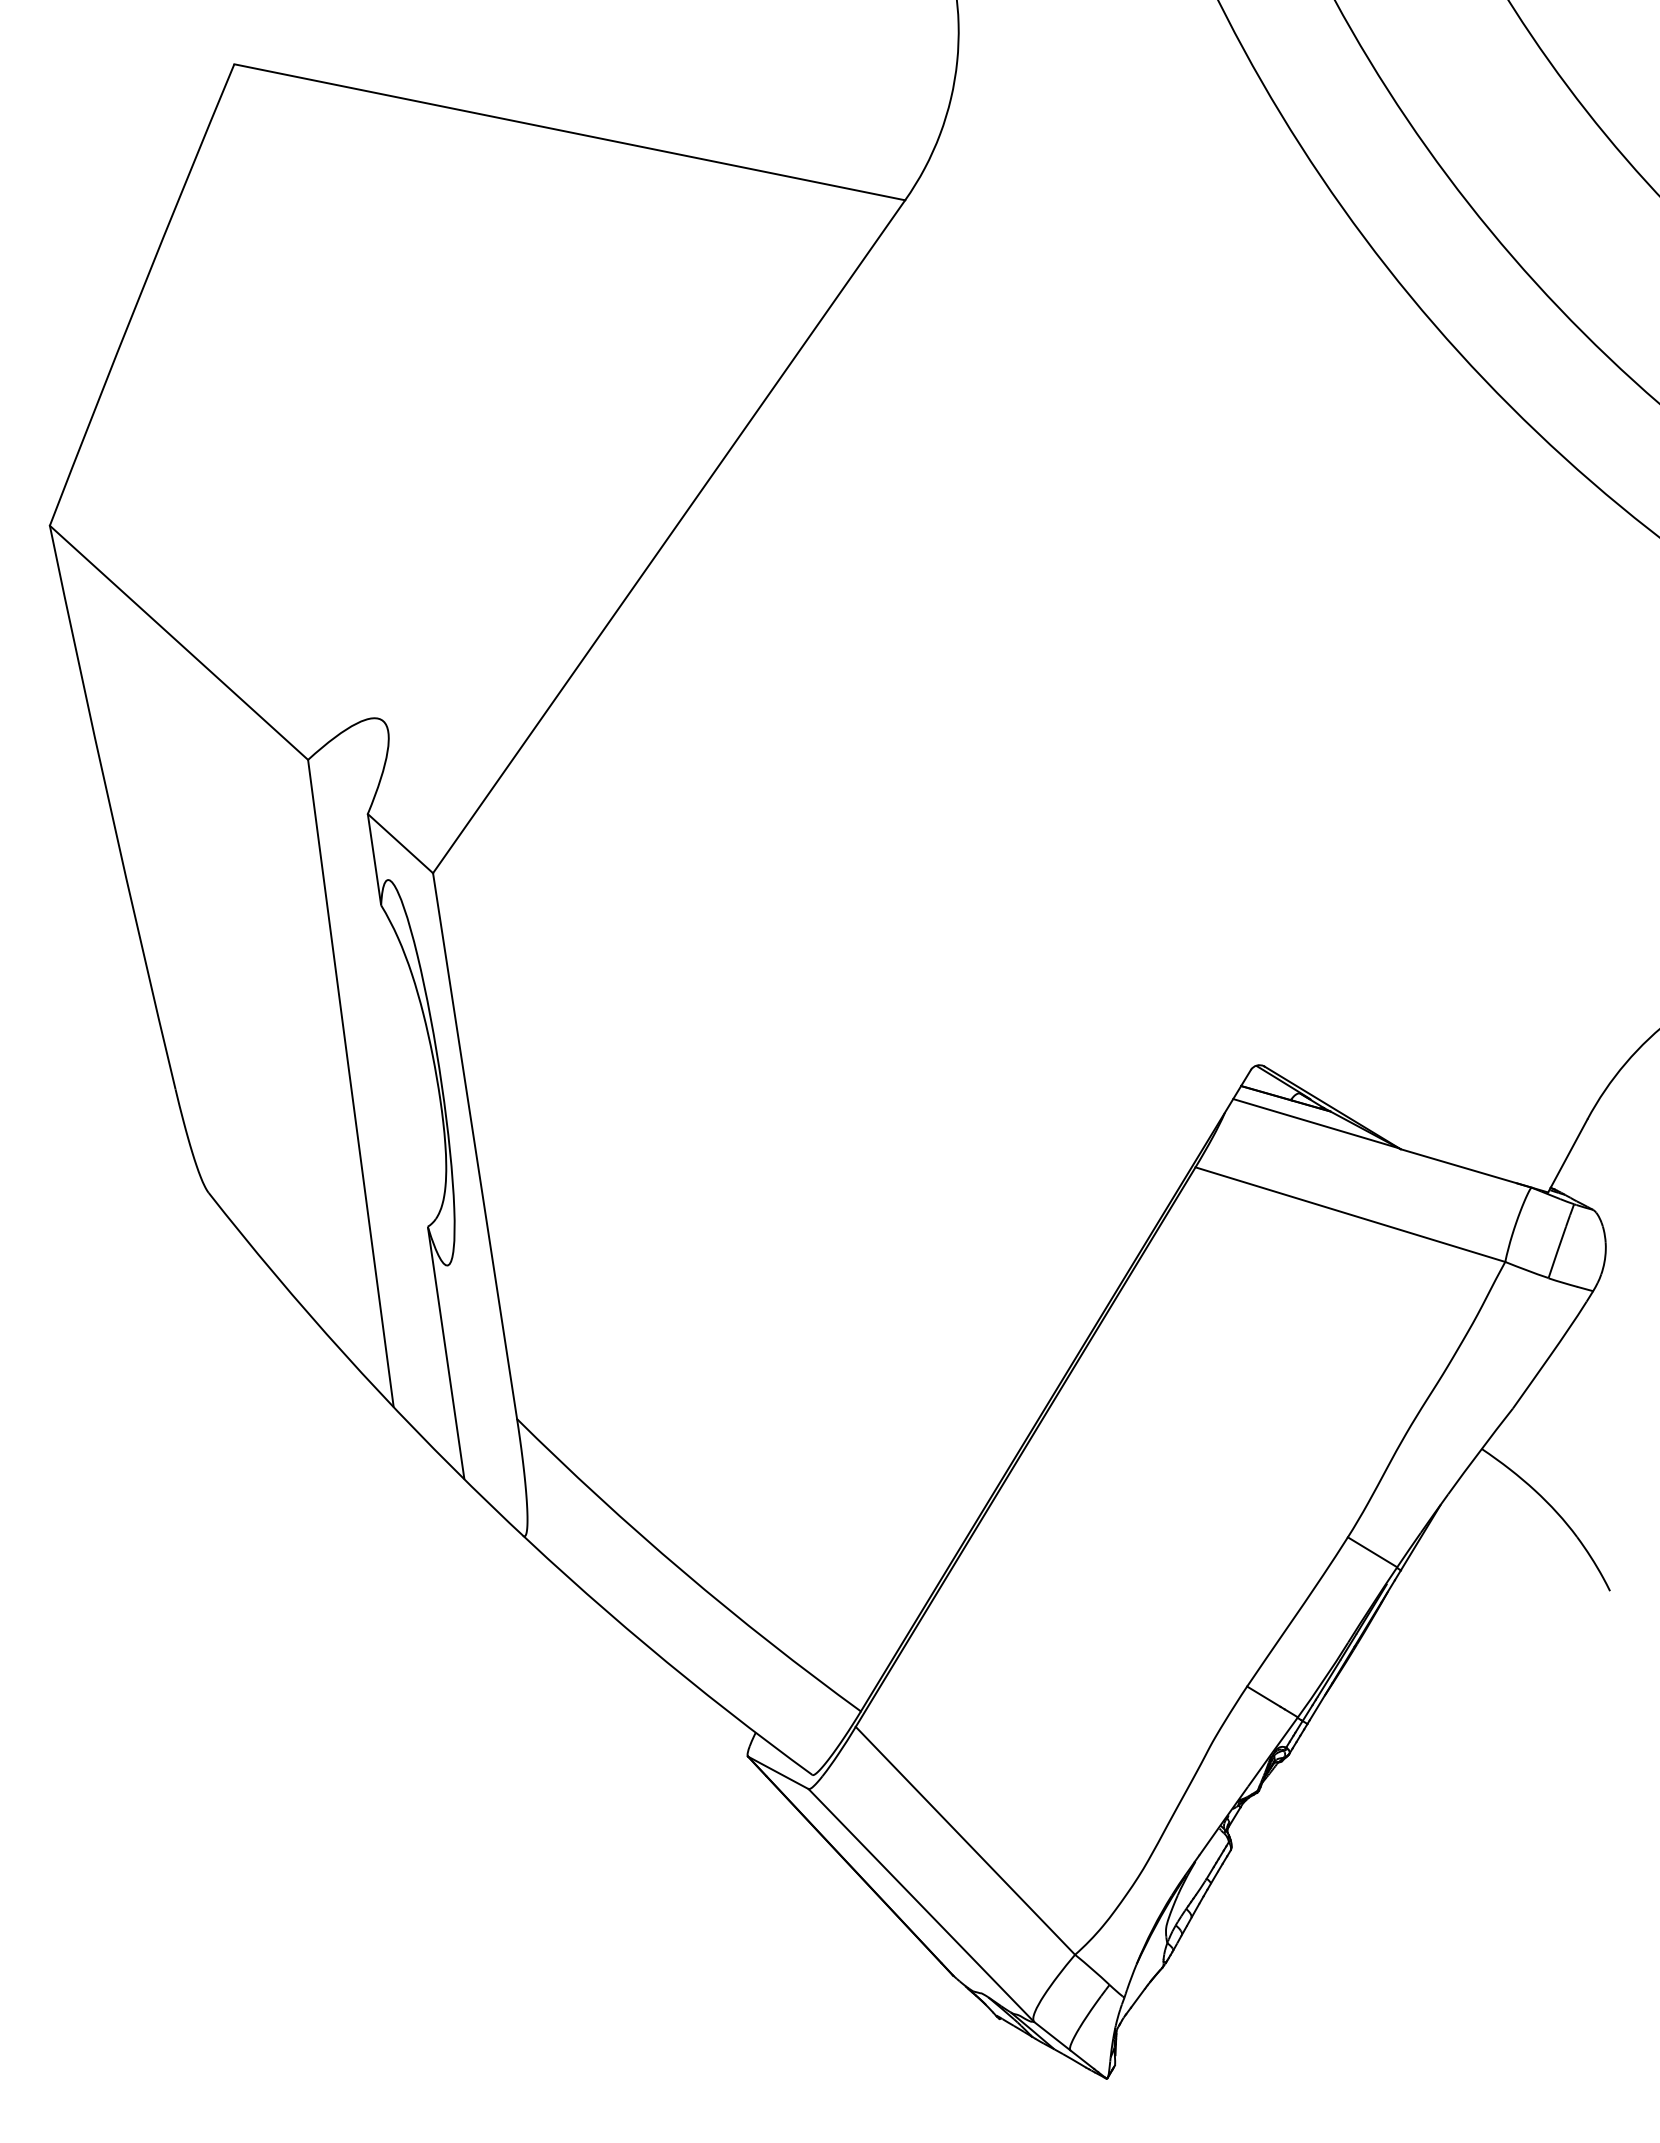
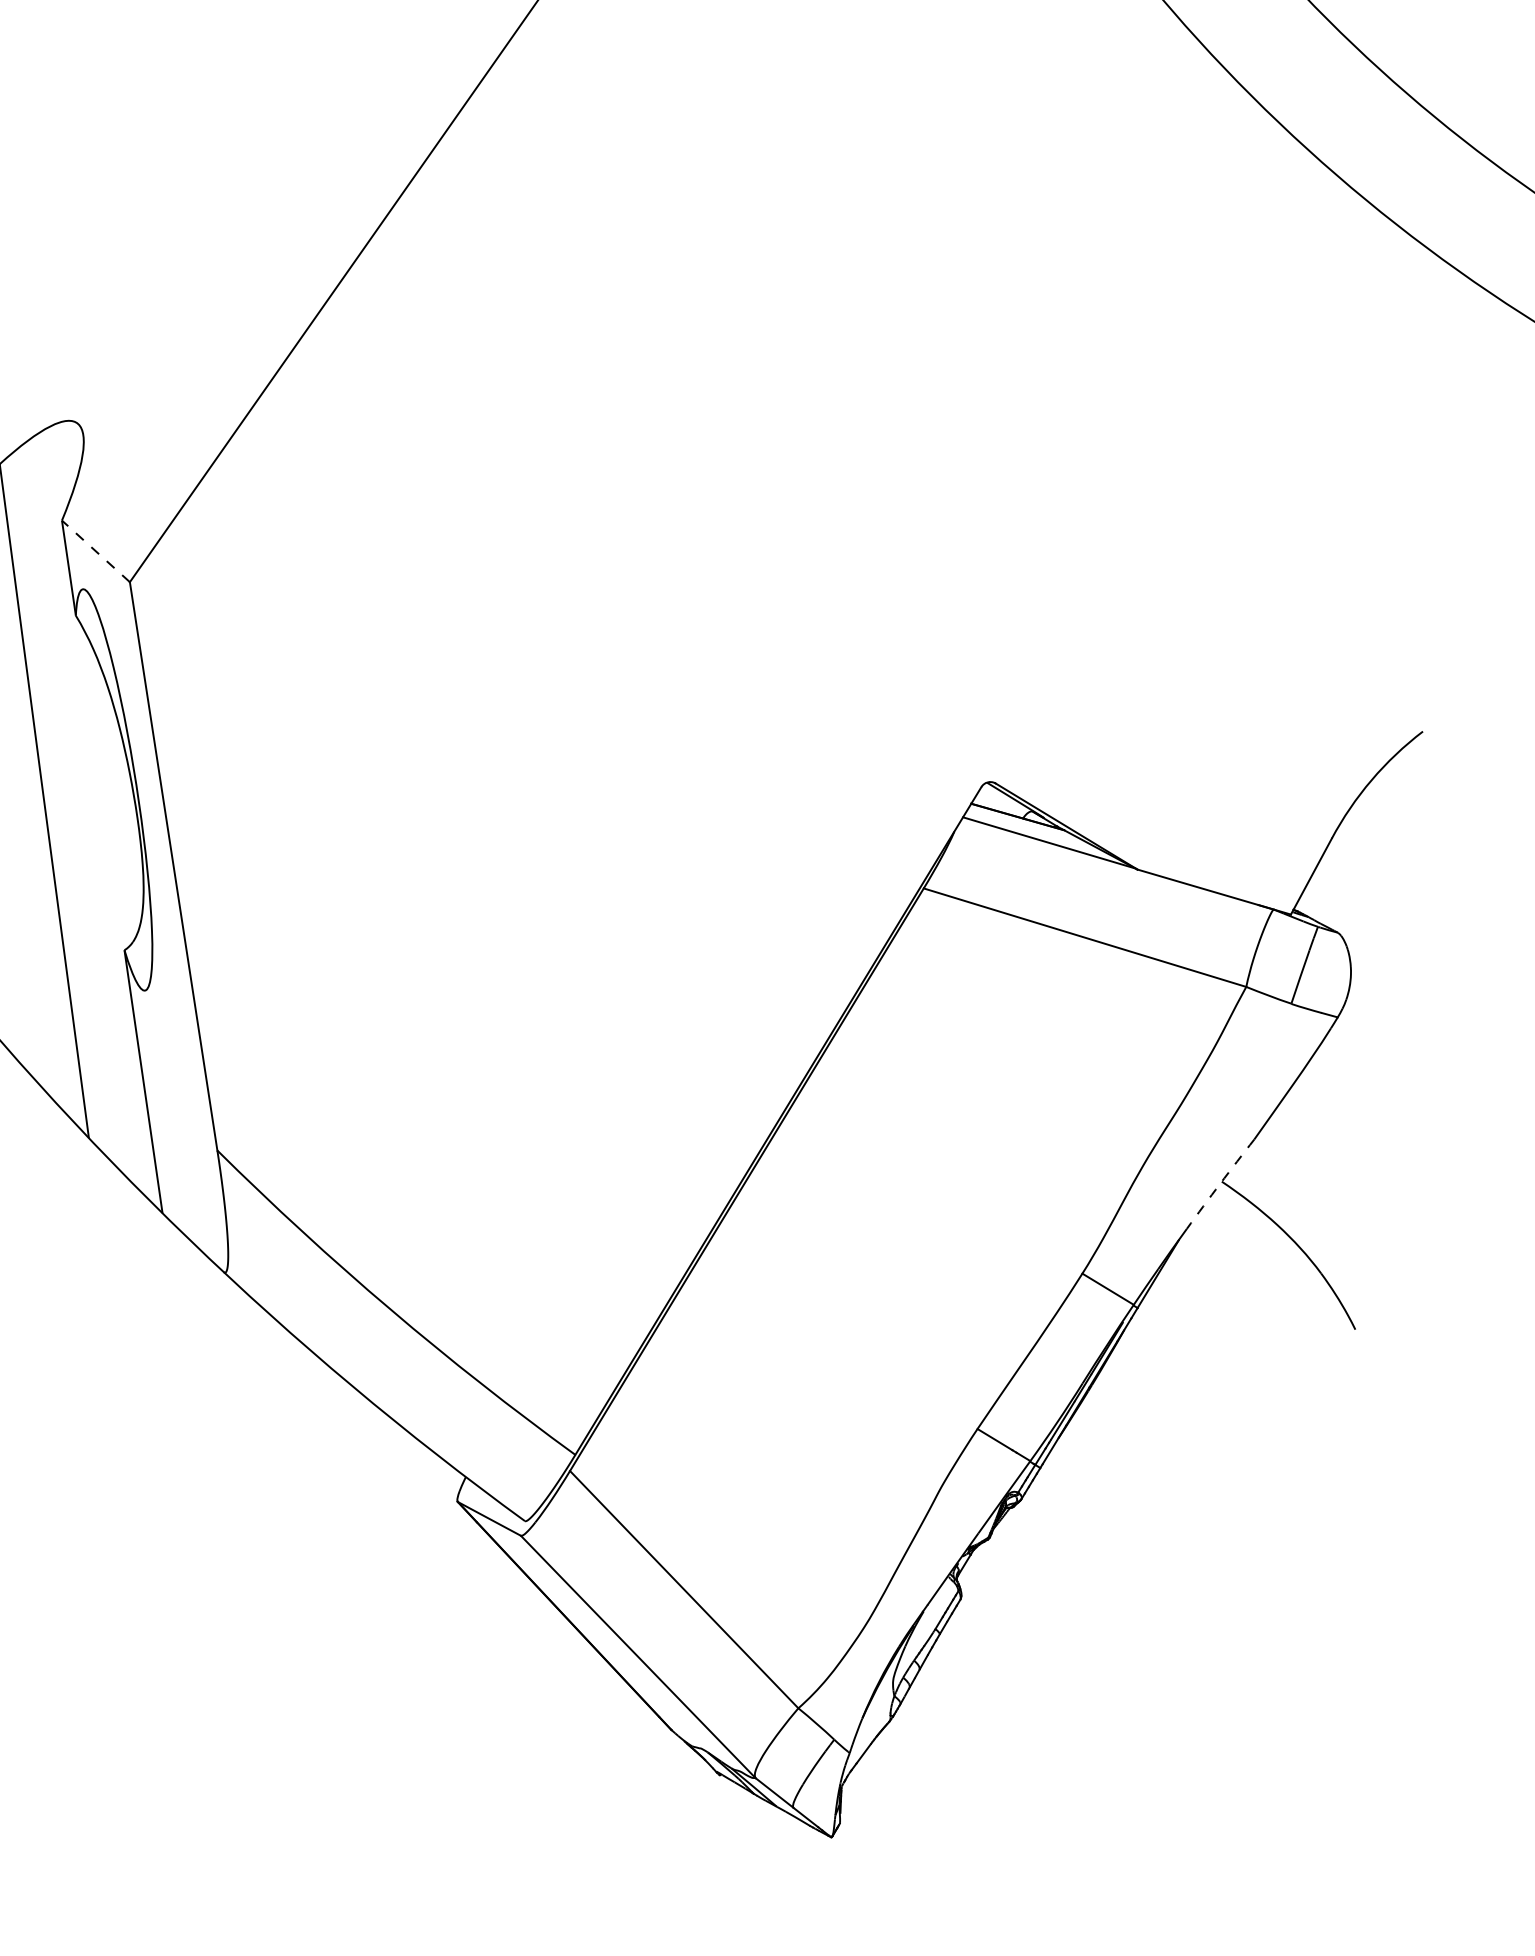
line: (400, 843) -> (95, 551), solid -> dashed
arc: (1480, 1451) -> (1220, 1184), solid -> dashed

